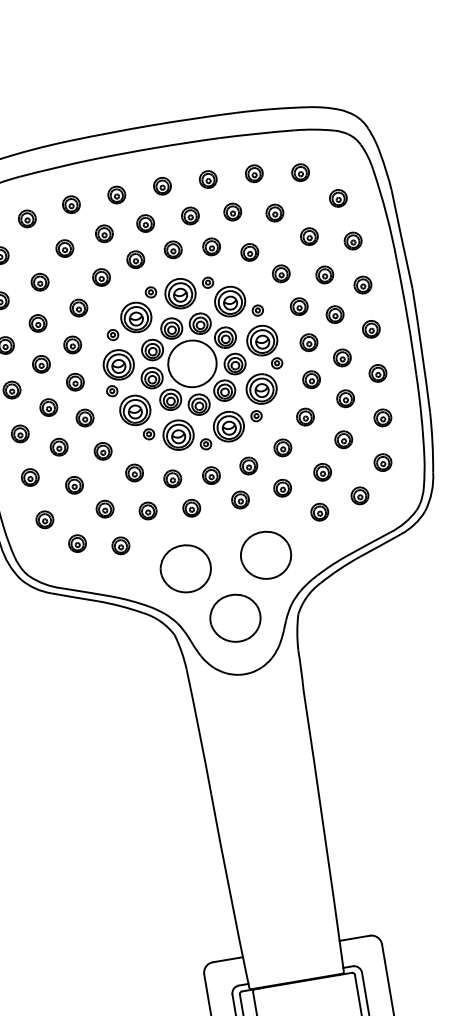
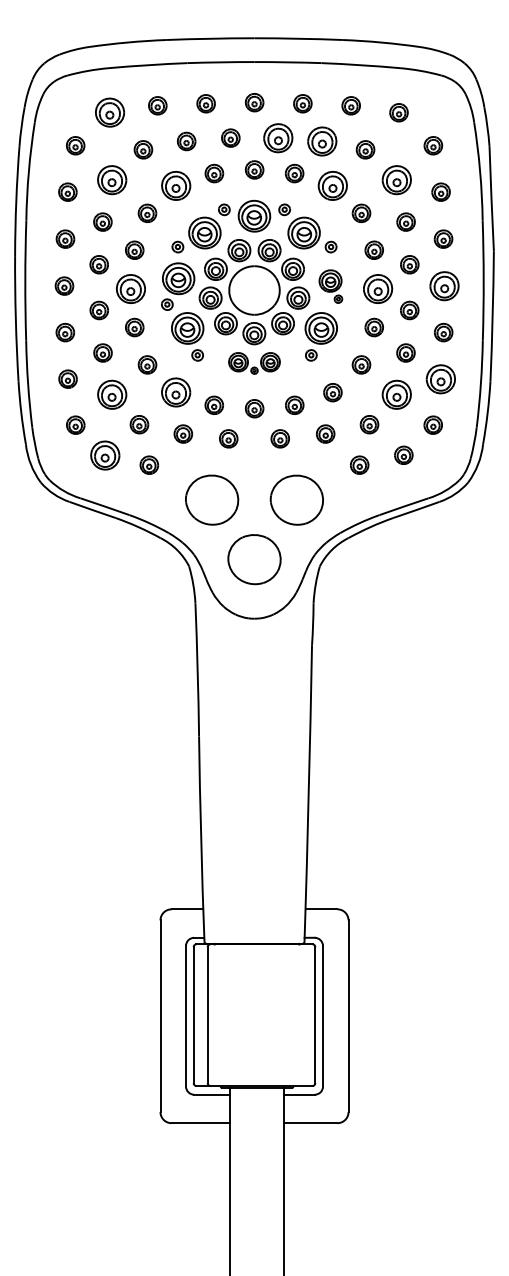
part: (232, 212) -> (322, 141), size x1.6
part: (189, 215) -> (277, 137), size x1.6
part: (26, 218) -> (109, 112), size x1.6
part: (308, 236) -> (396, 179), size x1.6
part: (249, 252) -> (332, 185), size x1.6
part: (100, 277) -> (175, 185), size x1.6
part: (39, 281) -> (111, 179), size x1.6
part: (371, 328) -> (444, 285), size x1.6
part: (308, 342) -> (377, 288), size x1.6
part: (263, 347) -> (330, 286), size x0.7
part: (74, 381) -> (130, 288), size x1.6
part: (382, 417) -> (440, 378), size x1.6
part: (204, 432) -> (254, 363), size x0.6
part: (343, 439) -> (396, 394), size x1.6
part: (134, 472) -> (175, 392), size x1.6
part: (73, 485) -> (111, 394), size x1.6
part: (76, 542) -> (104, 454), size x1.6

